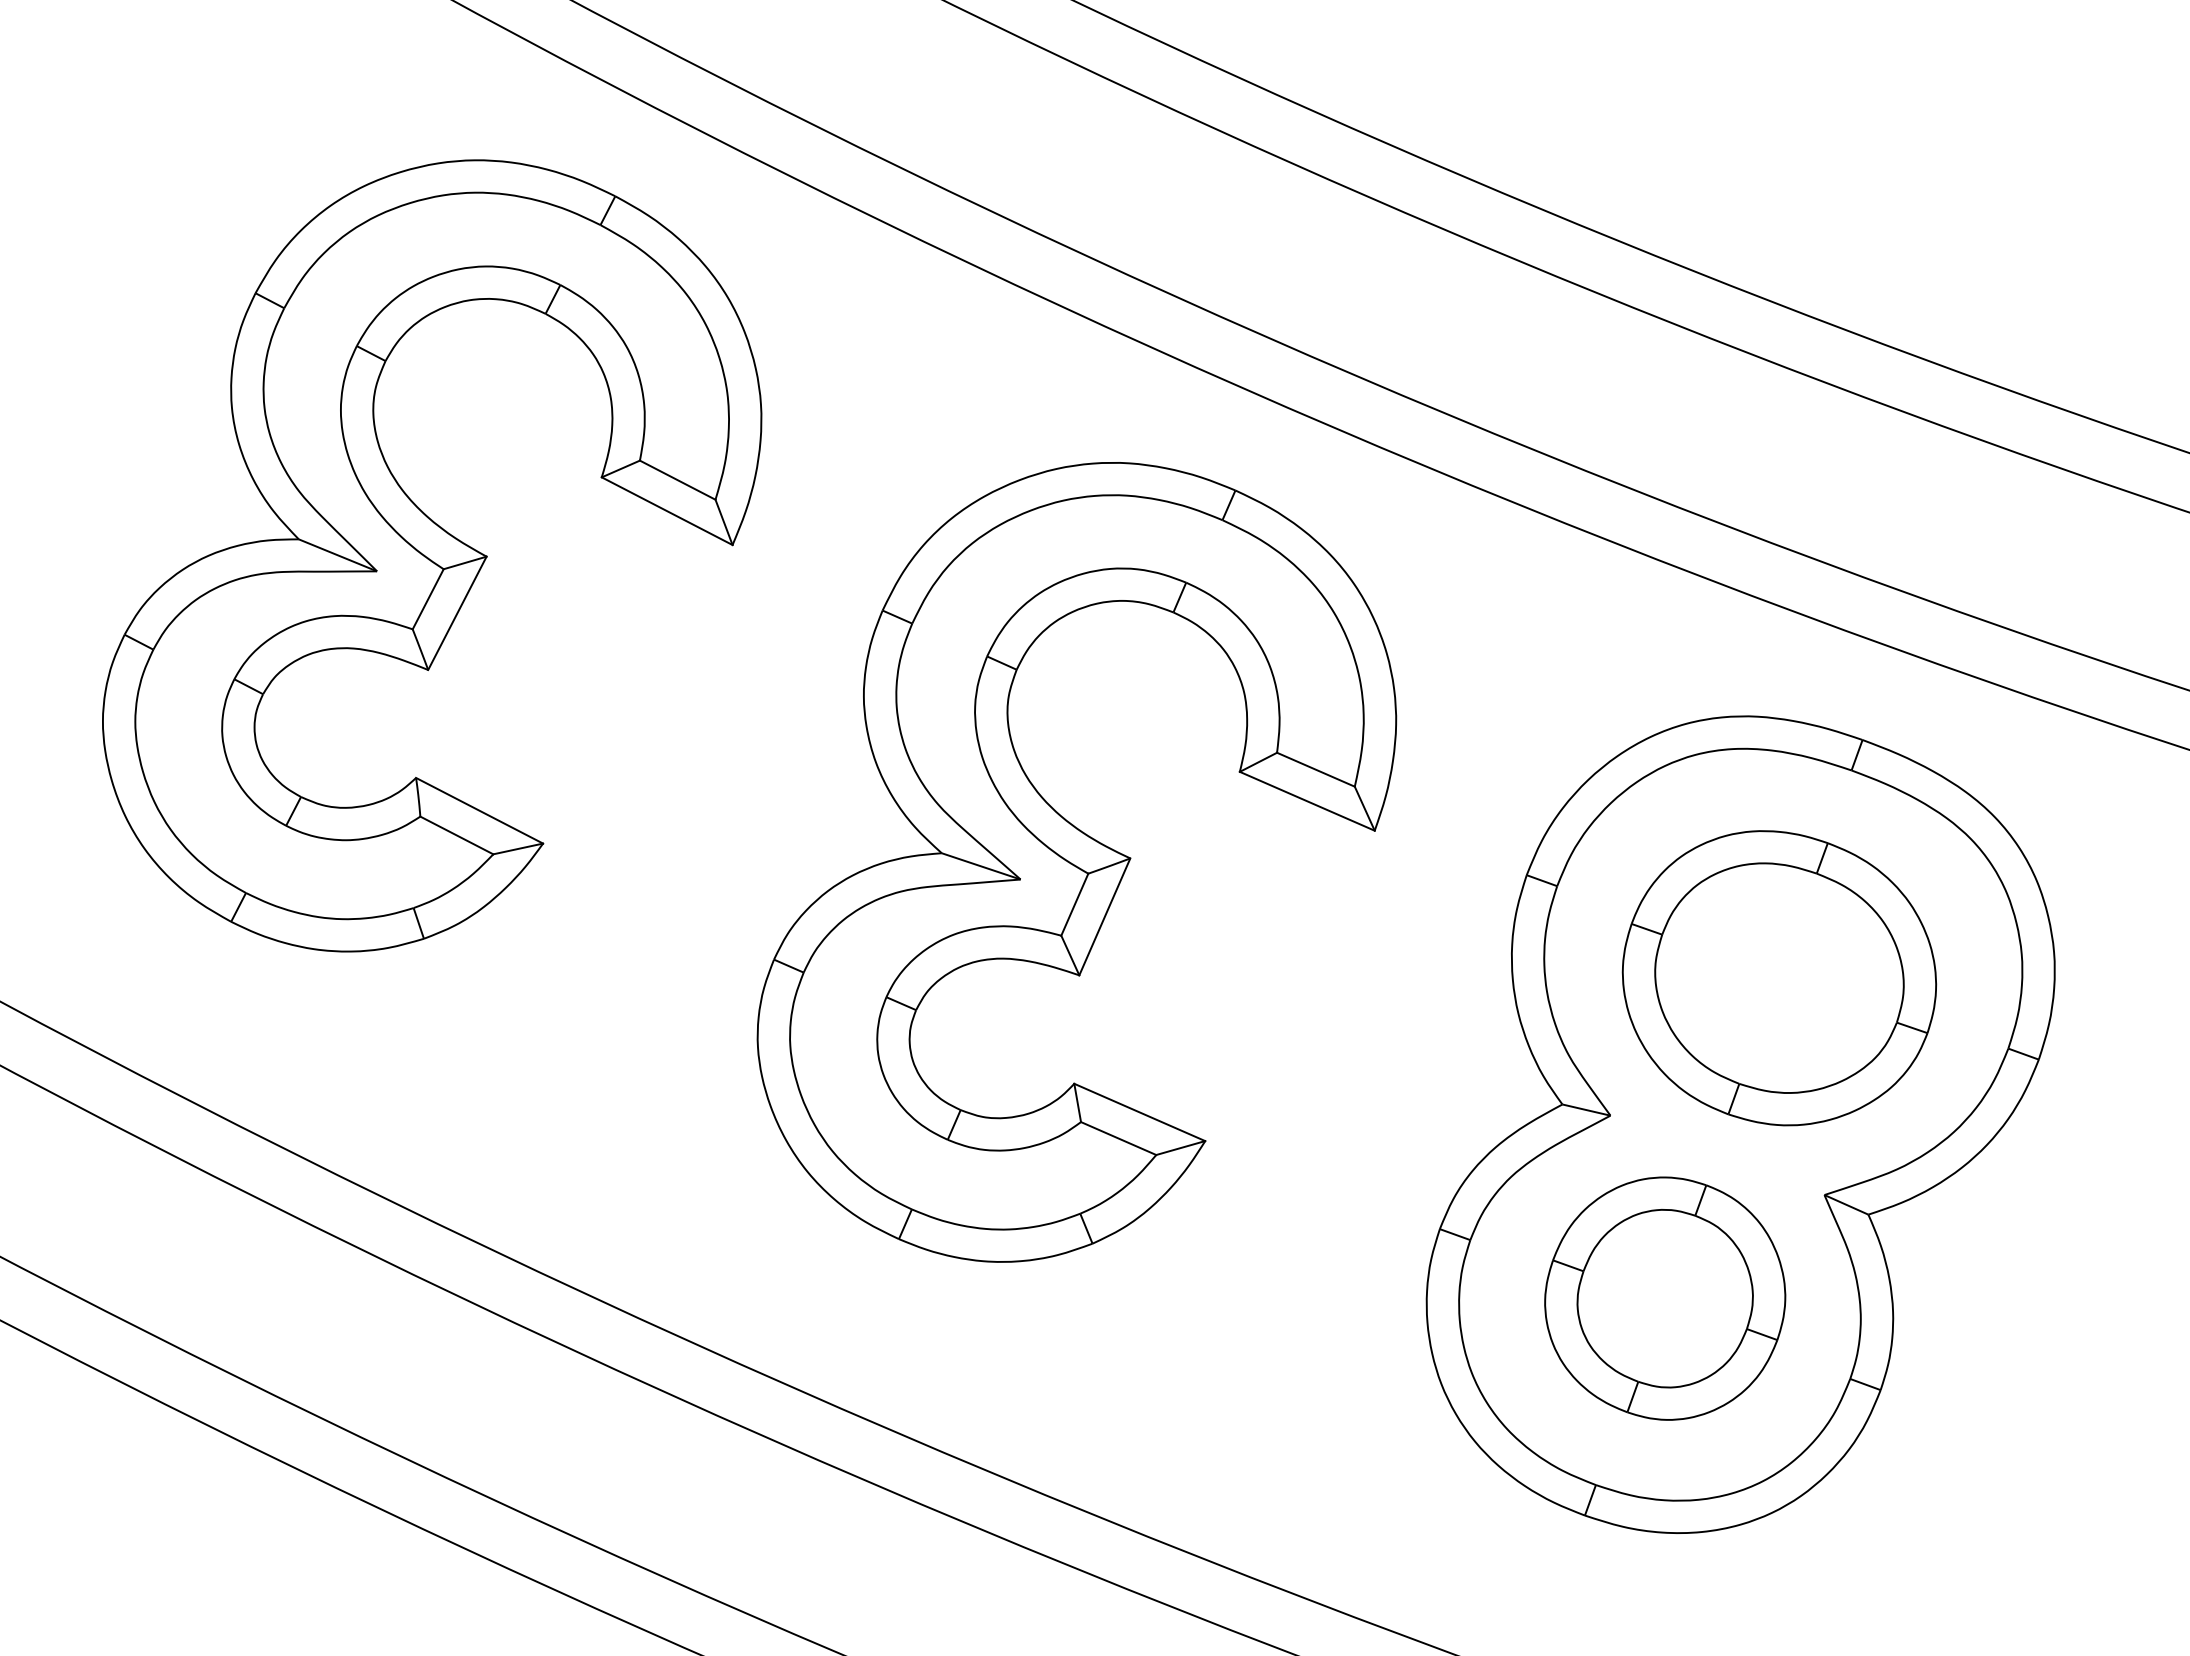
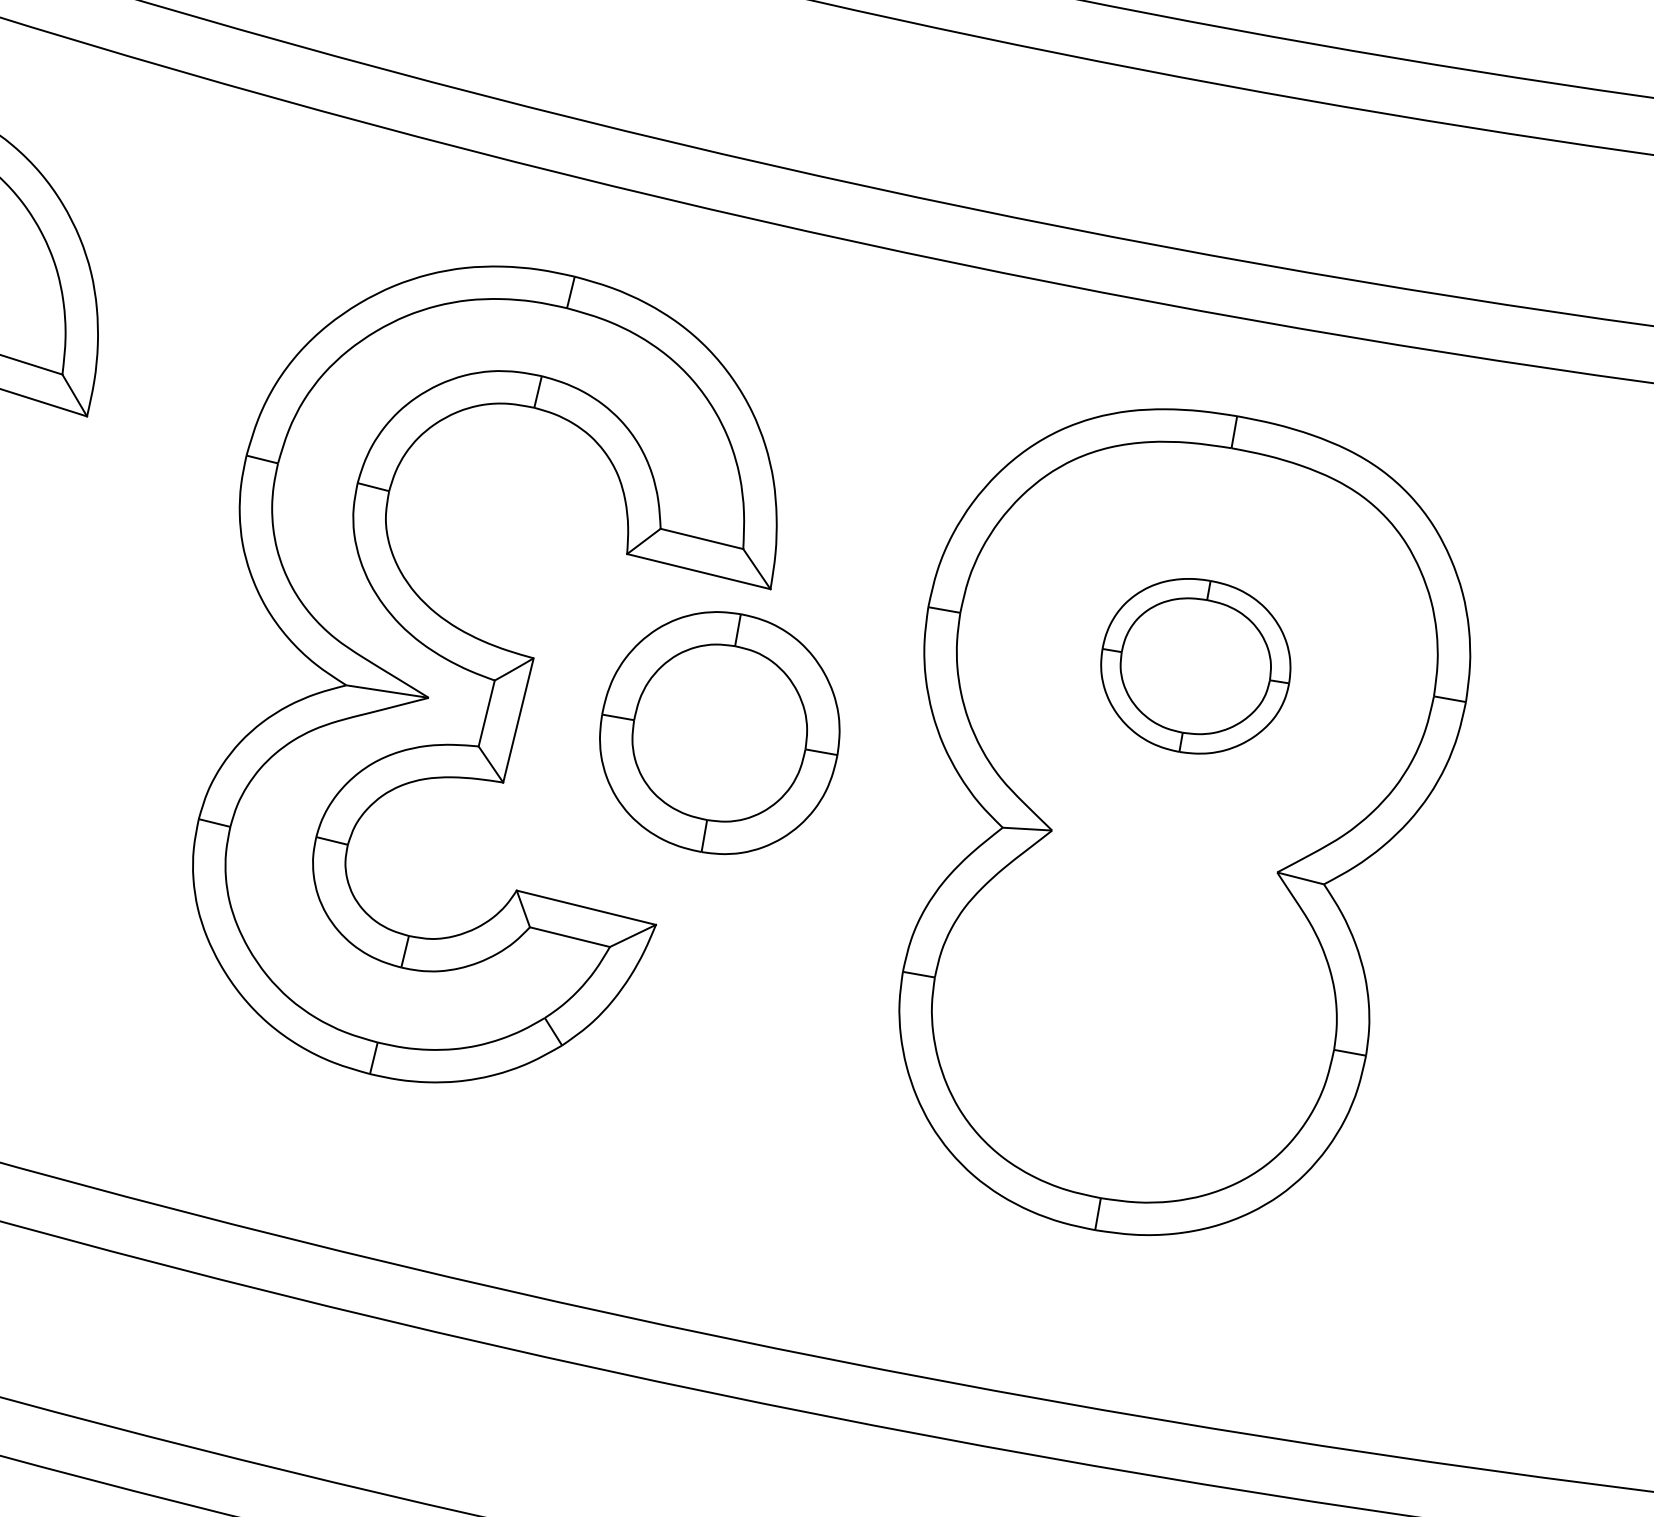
part: (1779, 978) -> (1195, 666), size x0.6
part: (1665, 1298) -> (719, 733), moved

